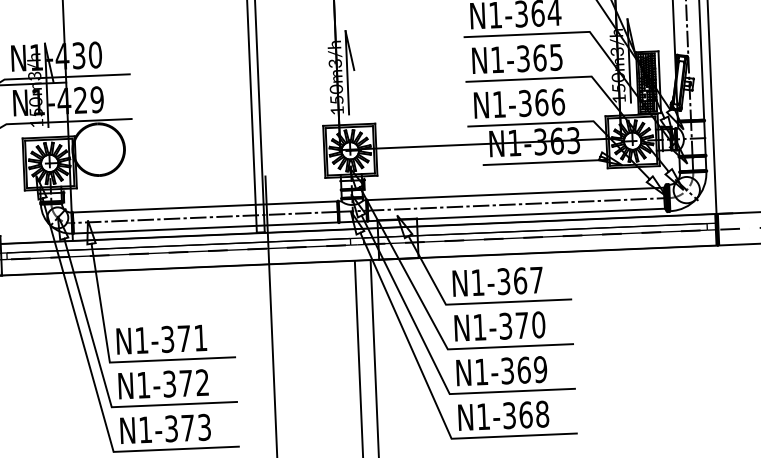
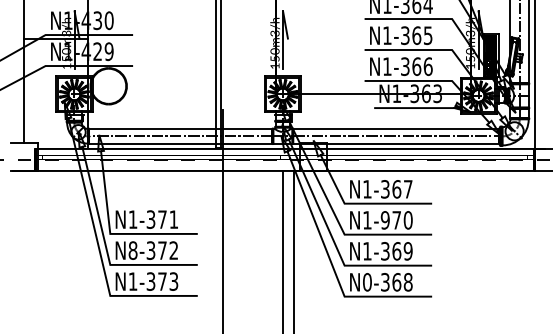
text: (504, 326) -> (384, 220), N1-370 -> N1-970
text: (142, 385) -> (132, 250), N1-372 -> N8-372
text: (483, 417) -> (367, 282), N1-368 -> N0-368

